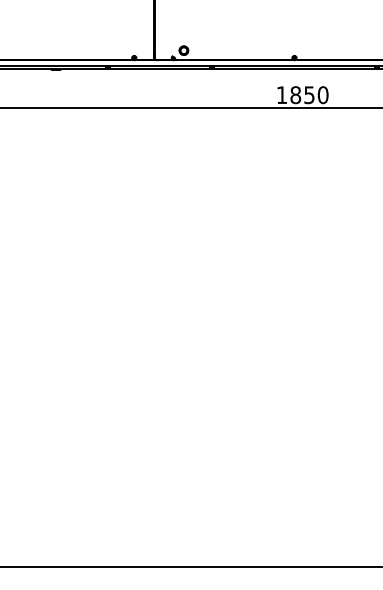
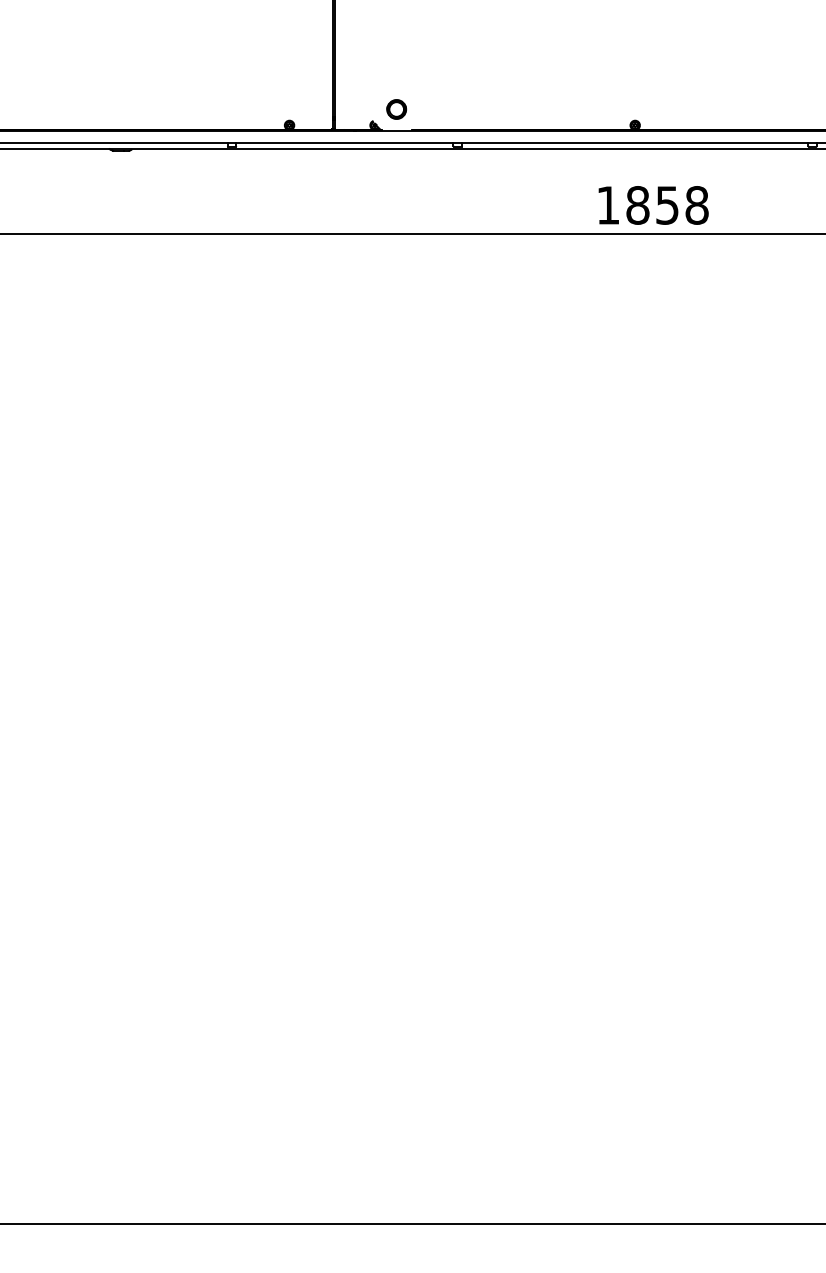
text: (322, 94) -> (695, 203), 1850 -> 1858

